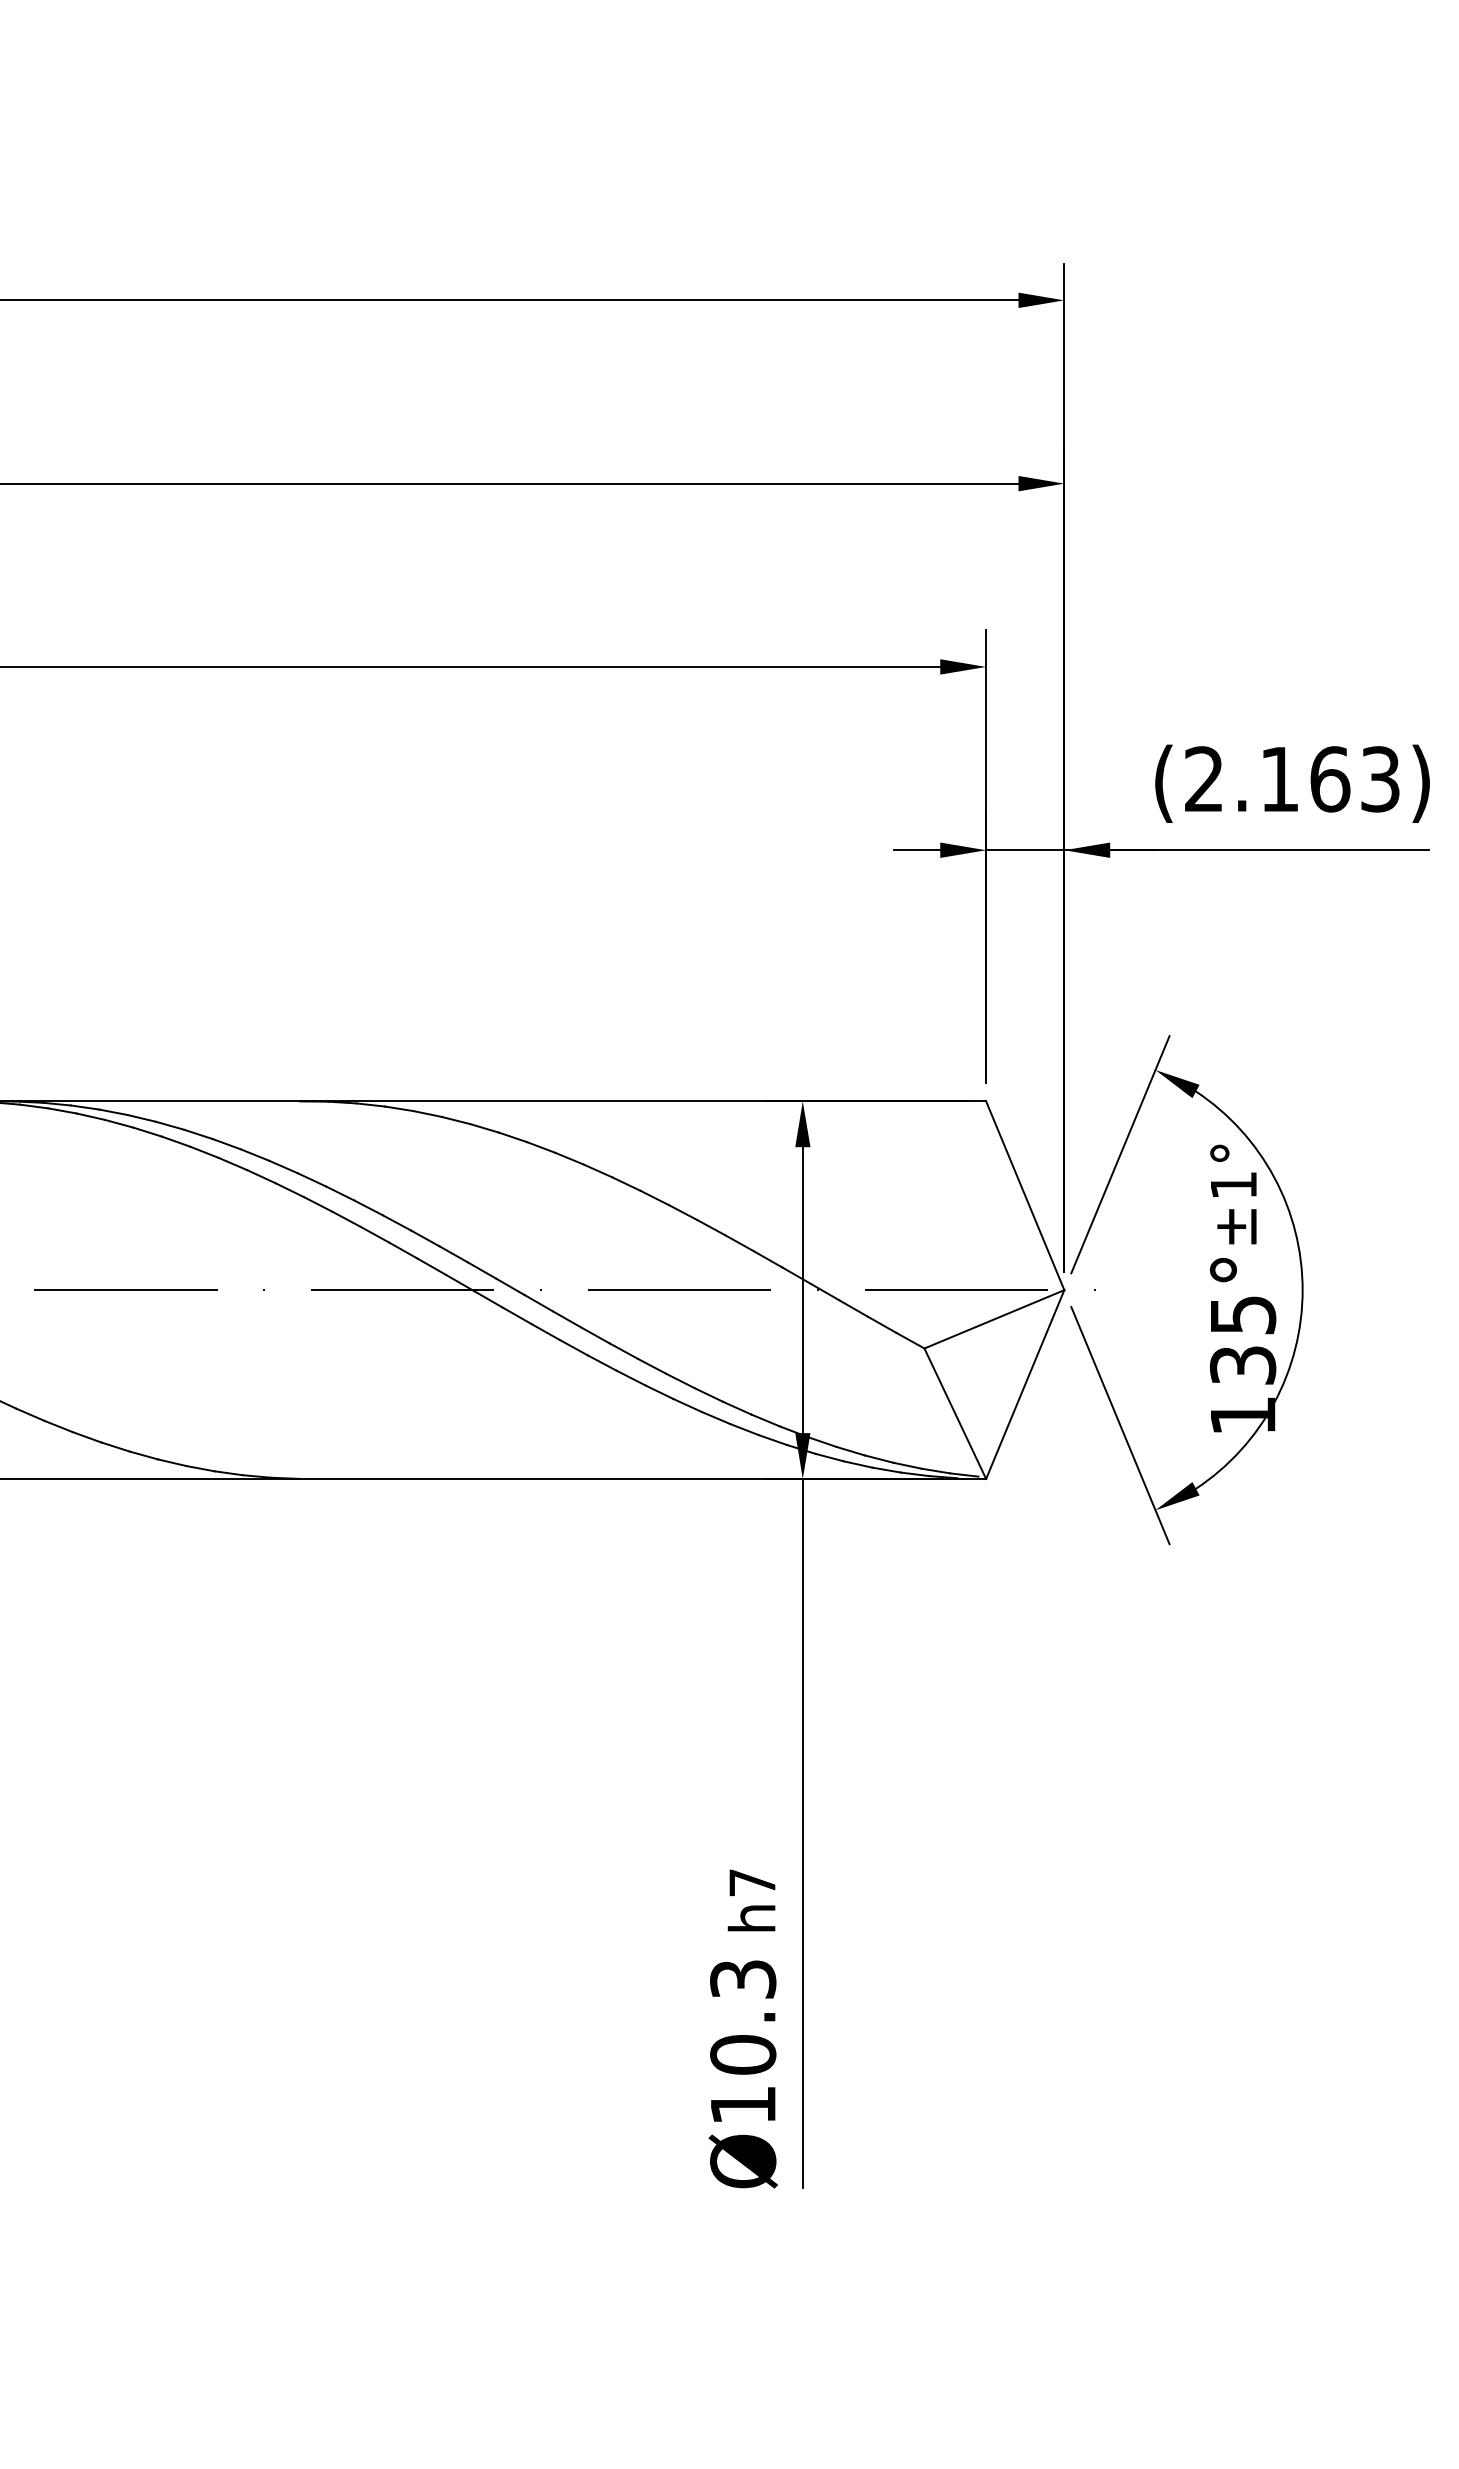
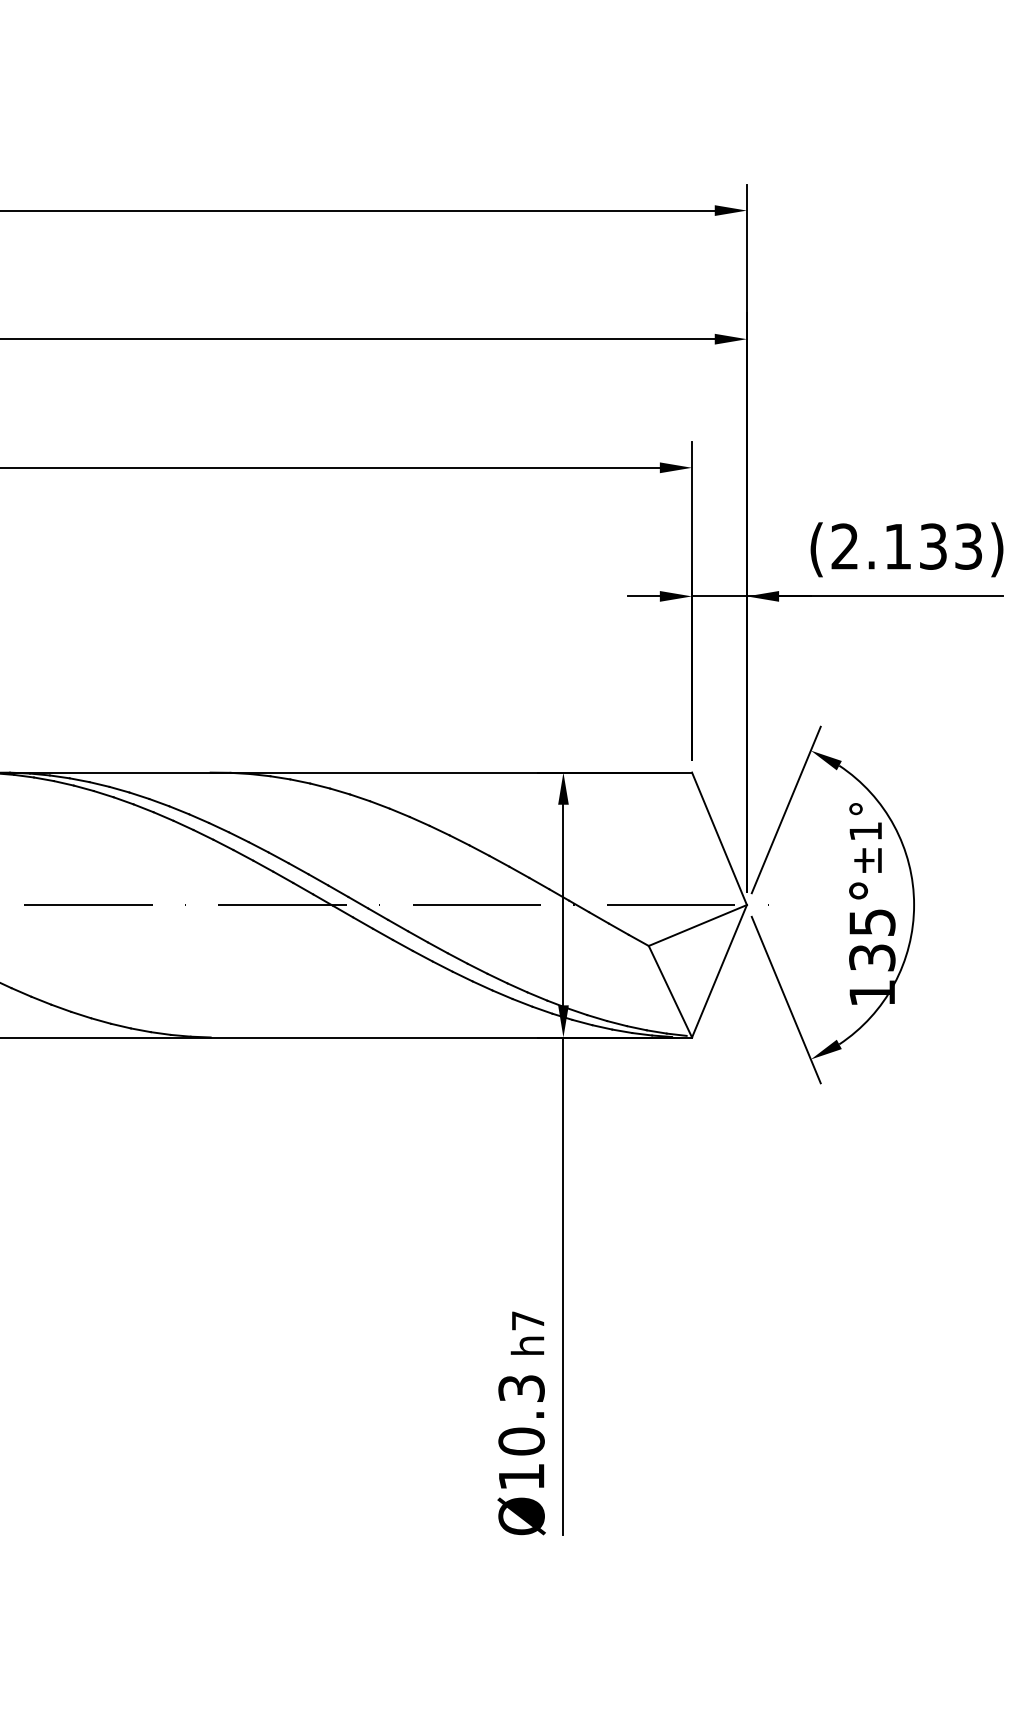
text: (1330, 779) -> (933, 546), (2.163) -> (2.133)

